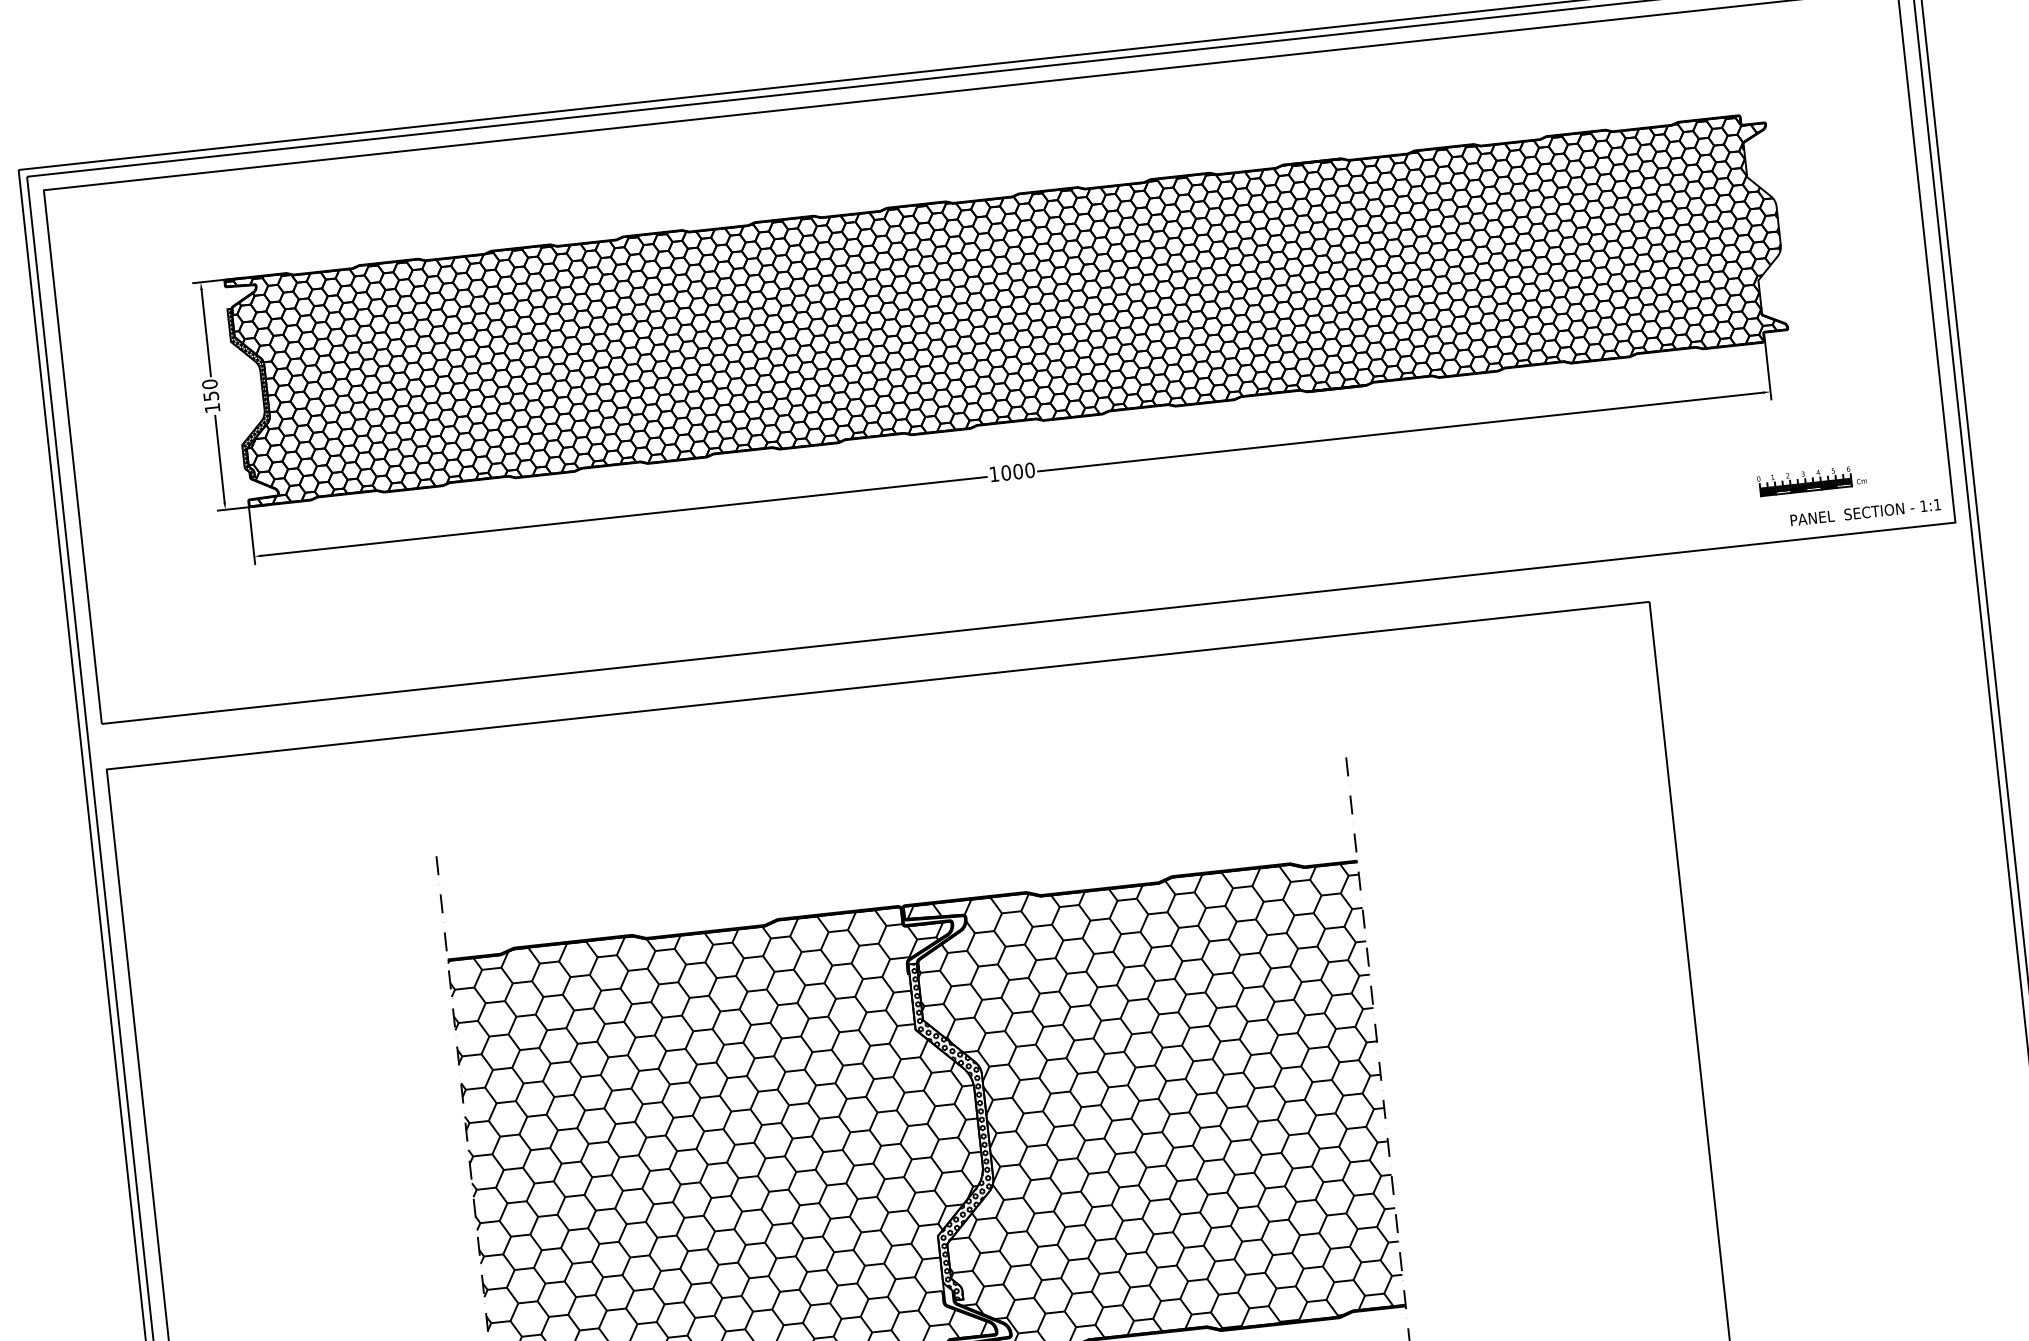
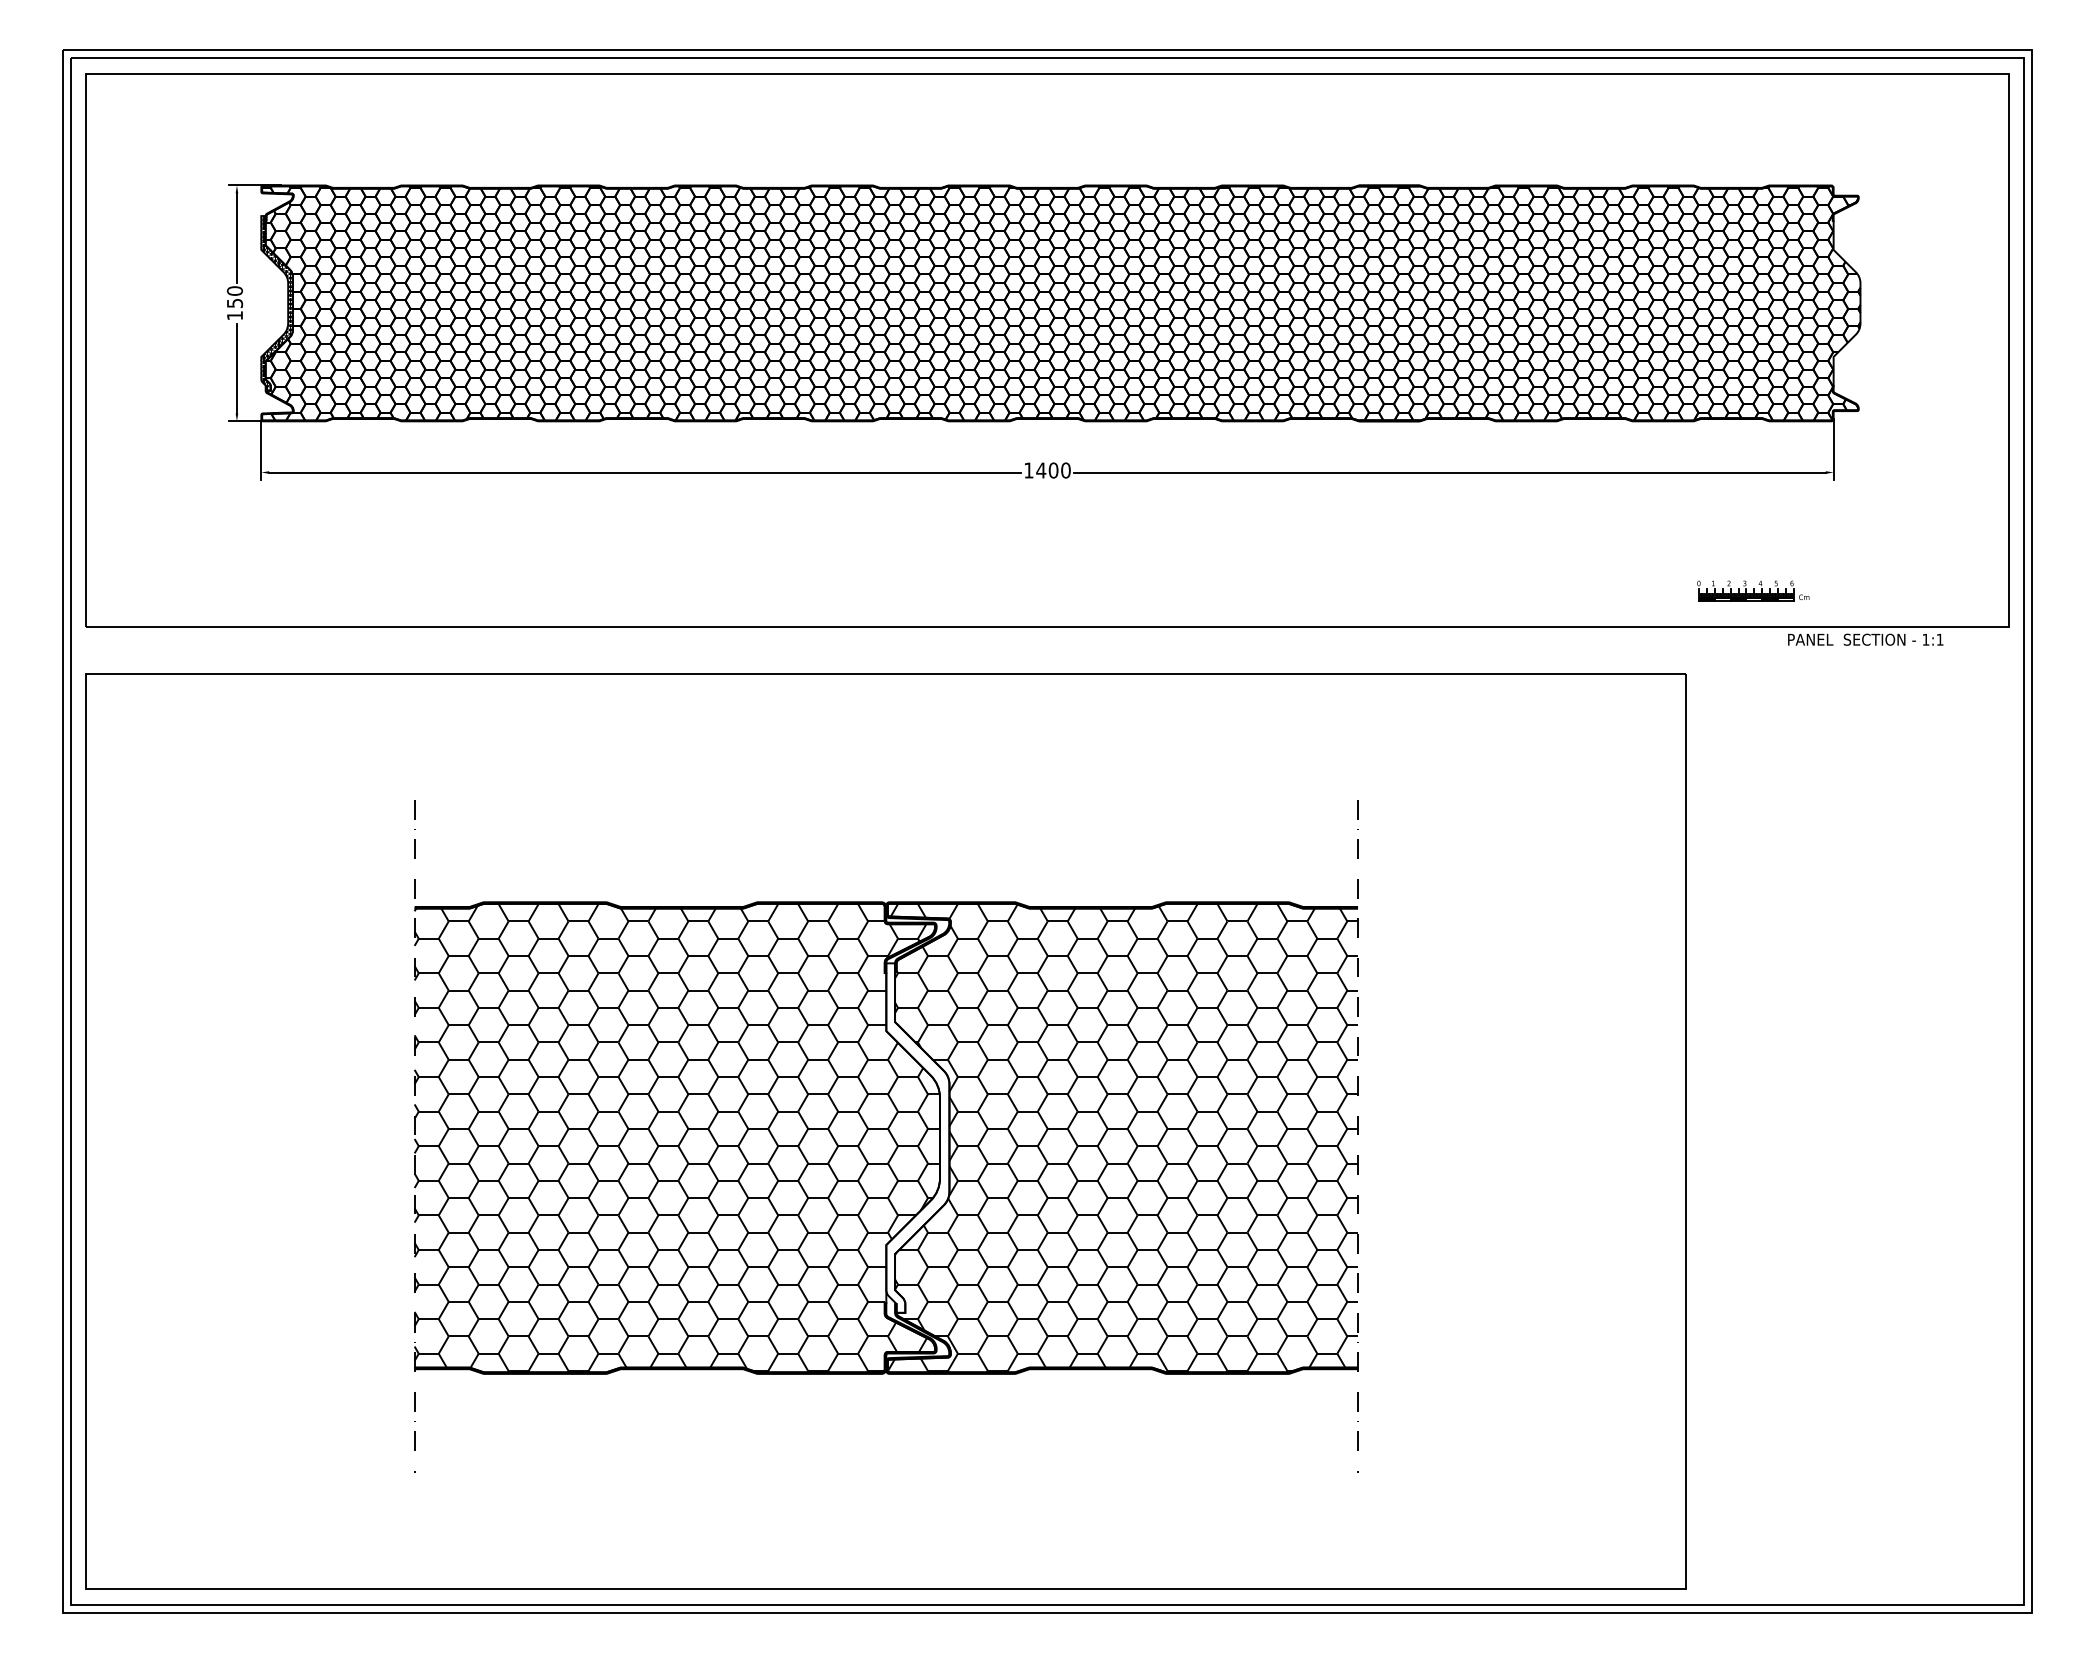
text: (1006, 472) -> (1041, 470), 1000 -> 1400
part: (1812, 480) -> (1753, 590), moved
text: (1865, 512) -> (1865, 639), moved
hatch: (956, 1129) -> (917, 1137), removed

